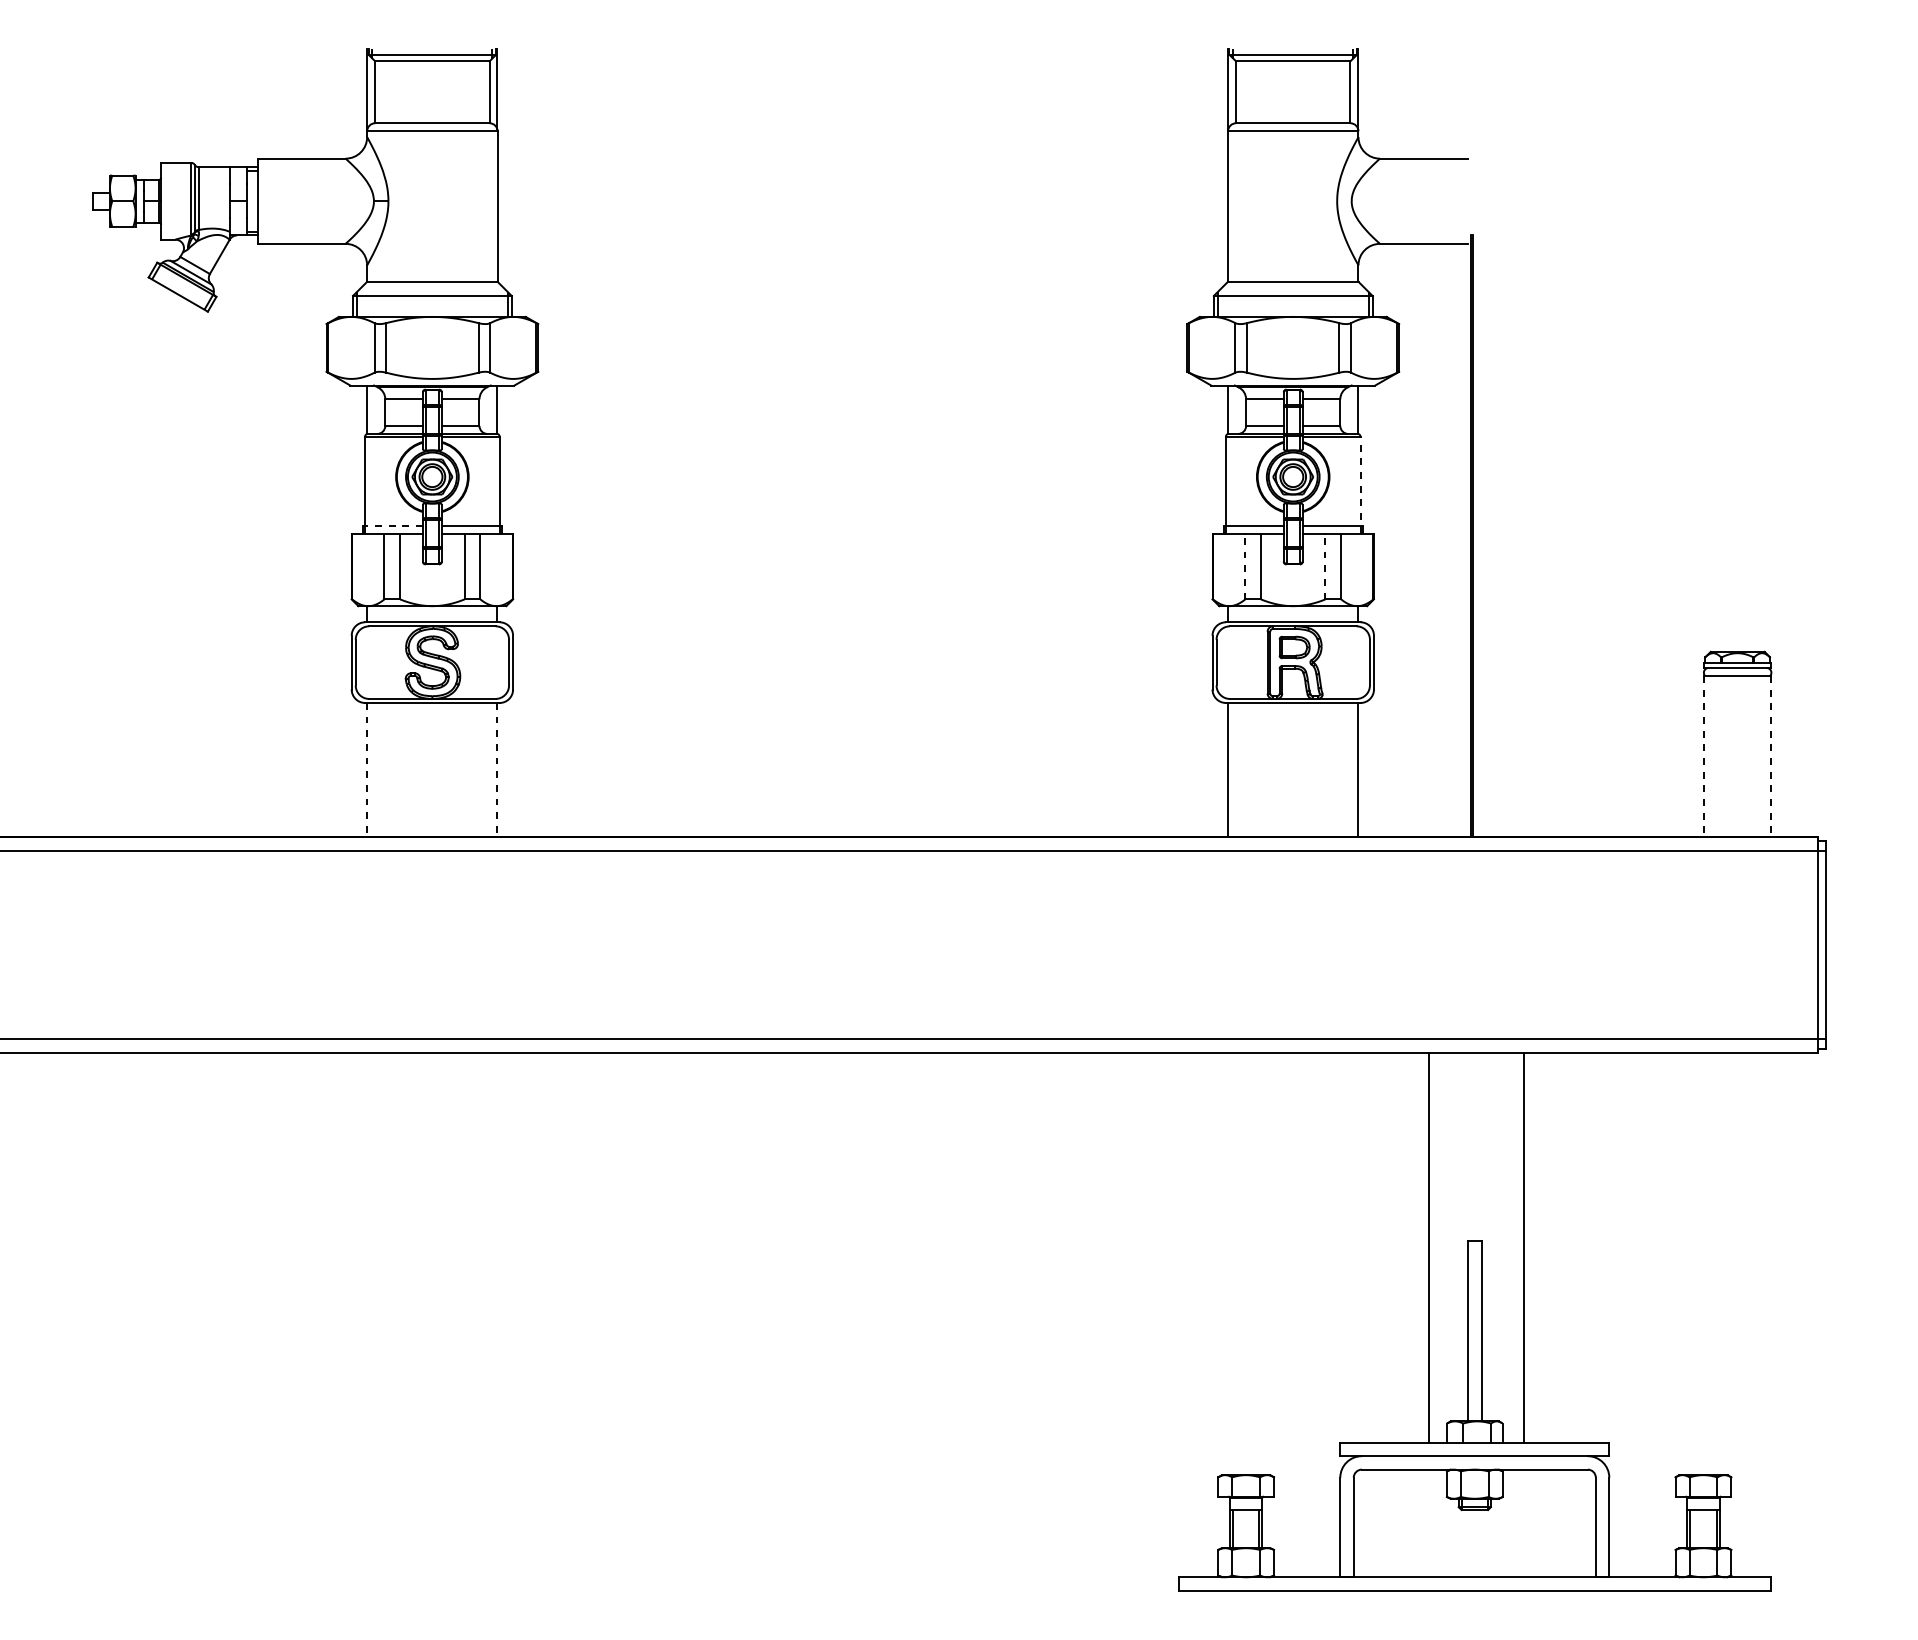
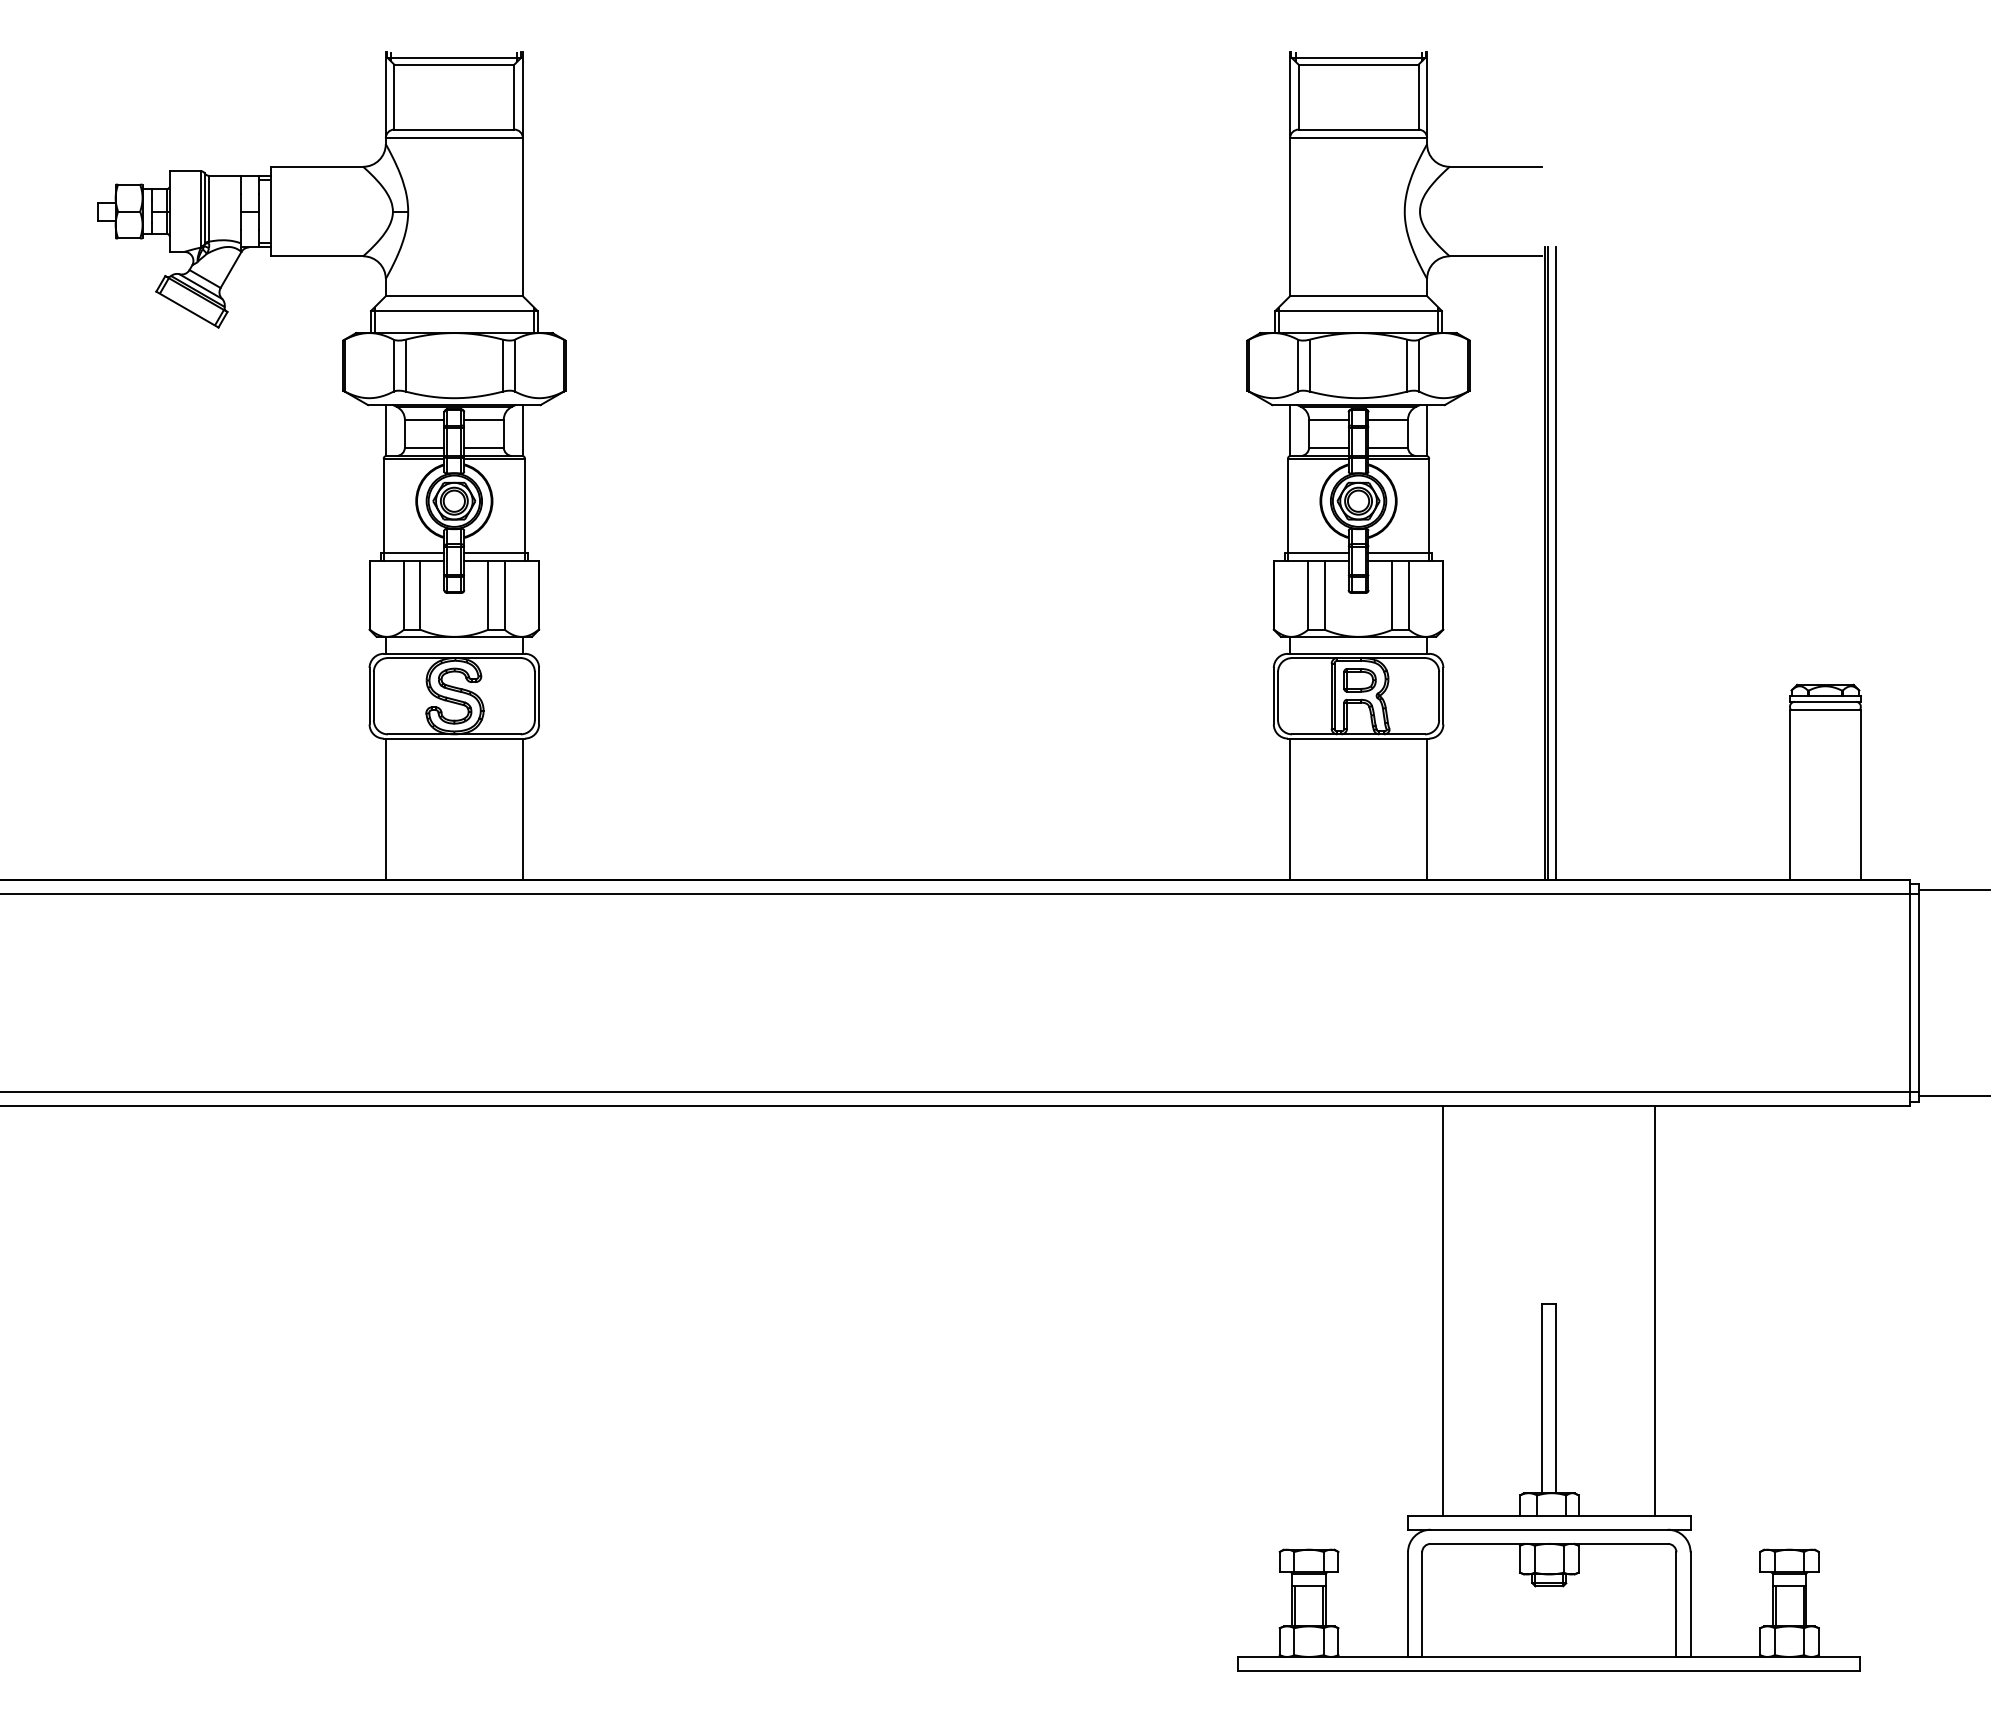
line: (1360, 484) -> (1429, 509), dashed -> solid
line: (392, 526) -> (412, 553), dashed -> solid
line: (1481, 536) -> (1556, 563), added
line: (1245, 566) -> (1308, 595), dashed -> solid
line: (1325, 566) -> (1392, 595), dashed -> solid
line: (1704, 757) -> (1790, 795), dashed -> solid
line: (1771, 757) -> (1860, 795), dashed -> solid
line: (367, 770) -> (386, 809), dashed -> solid
line: (497, 770) -> (522, 809), dashed -> solid
line: (1860, 846) -> (1954, 889), added
line: (1860, 1043) -> (1954, 1096), added
line: (1429, 1247) -> (1443, 1310), moved
line: (1524, 1247) -> (1655, 1310), moved

